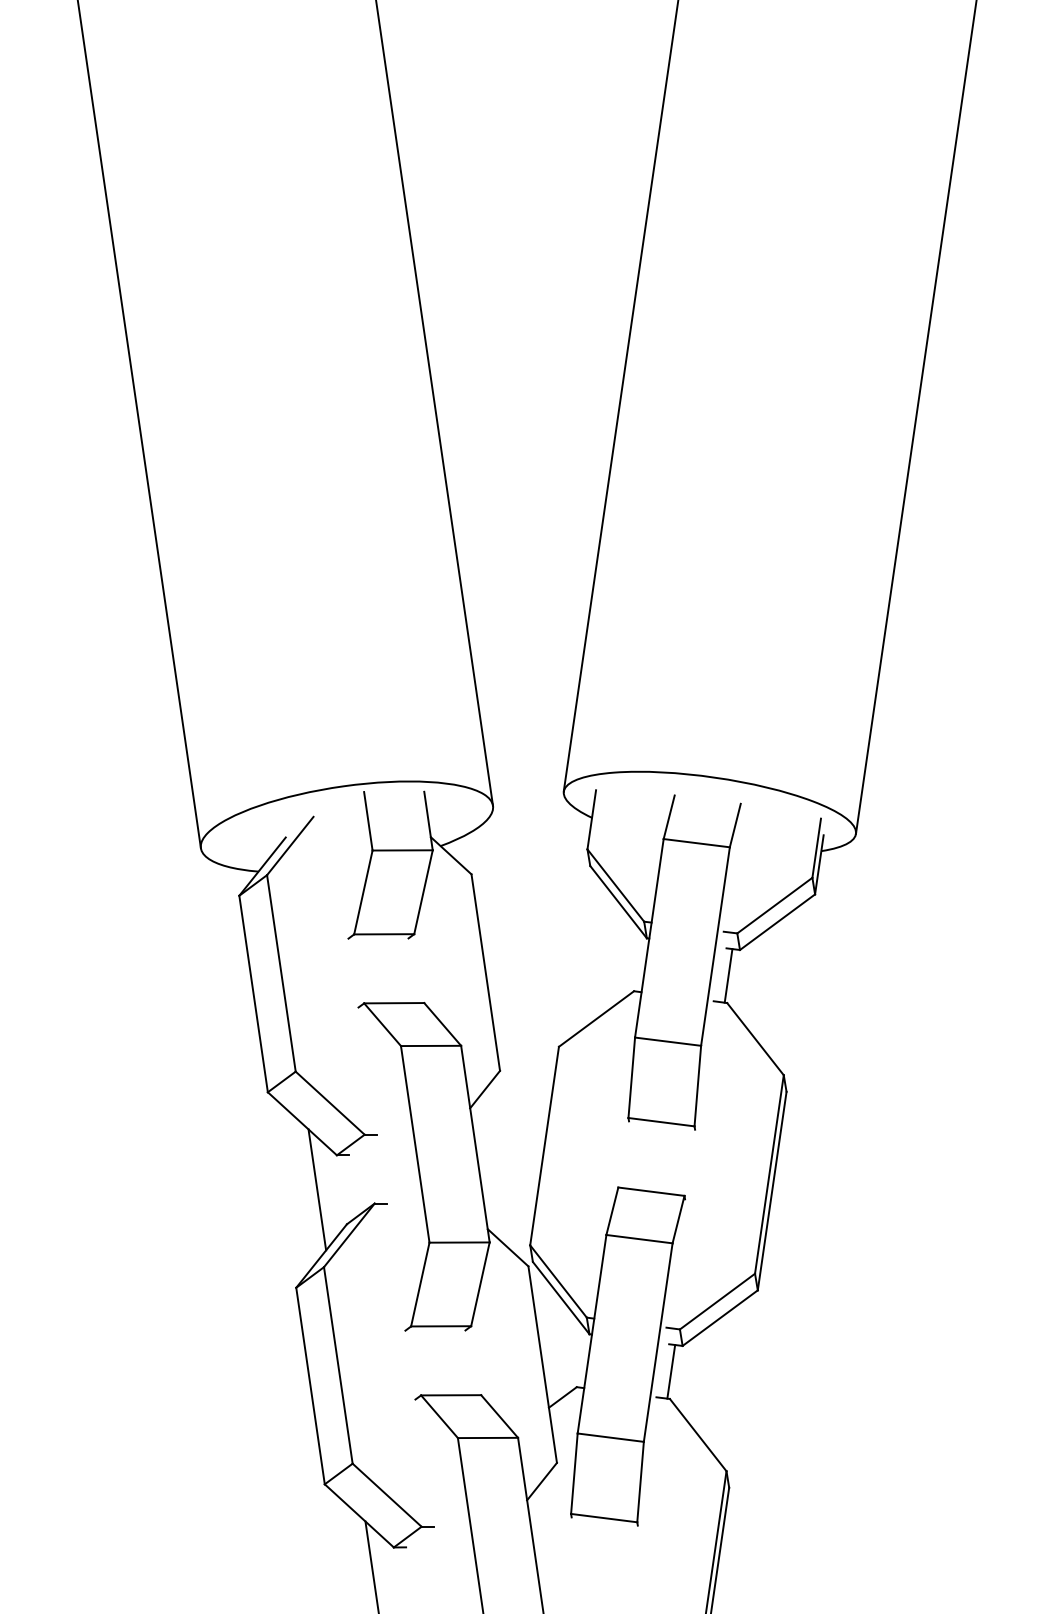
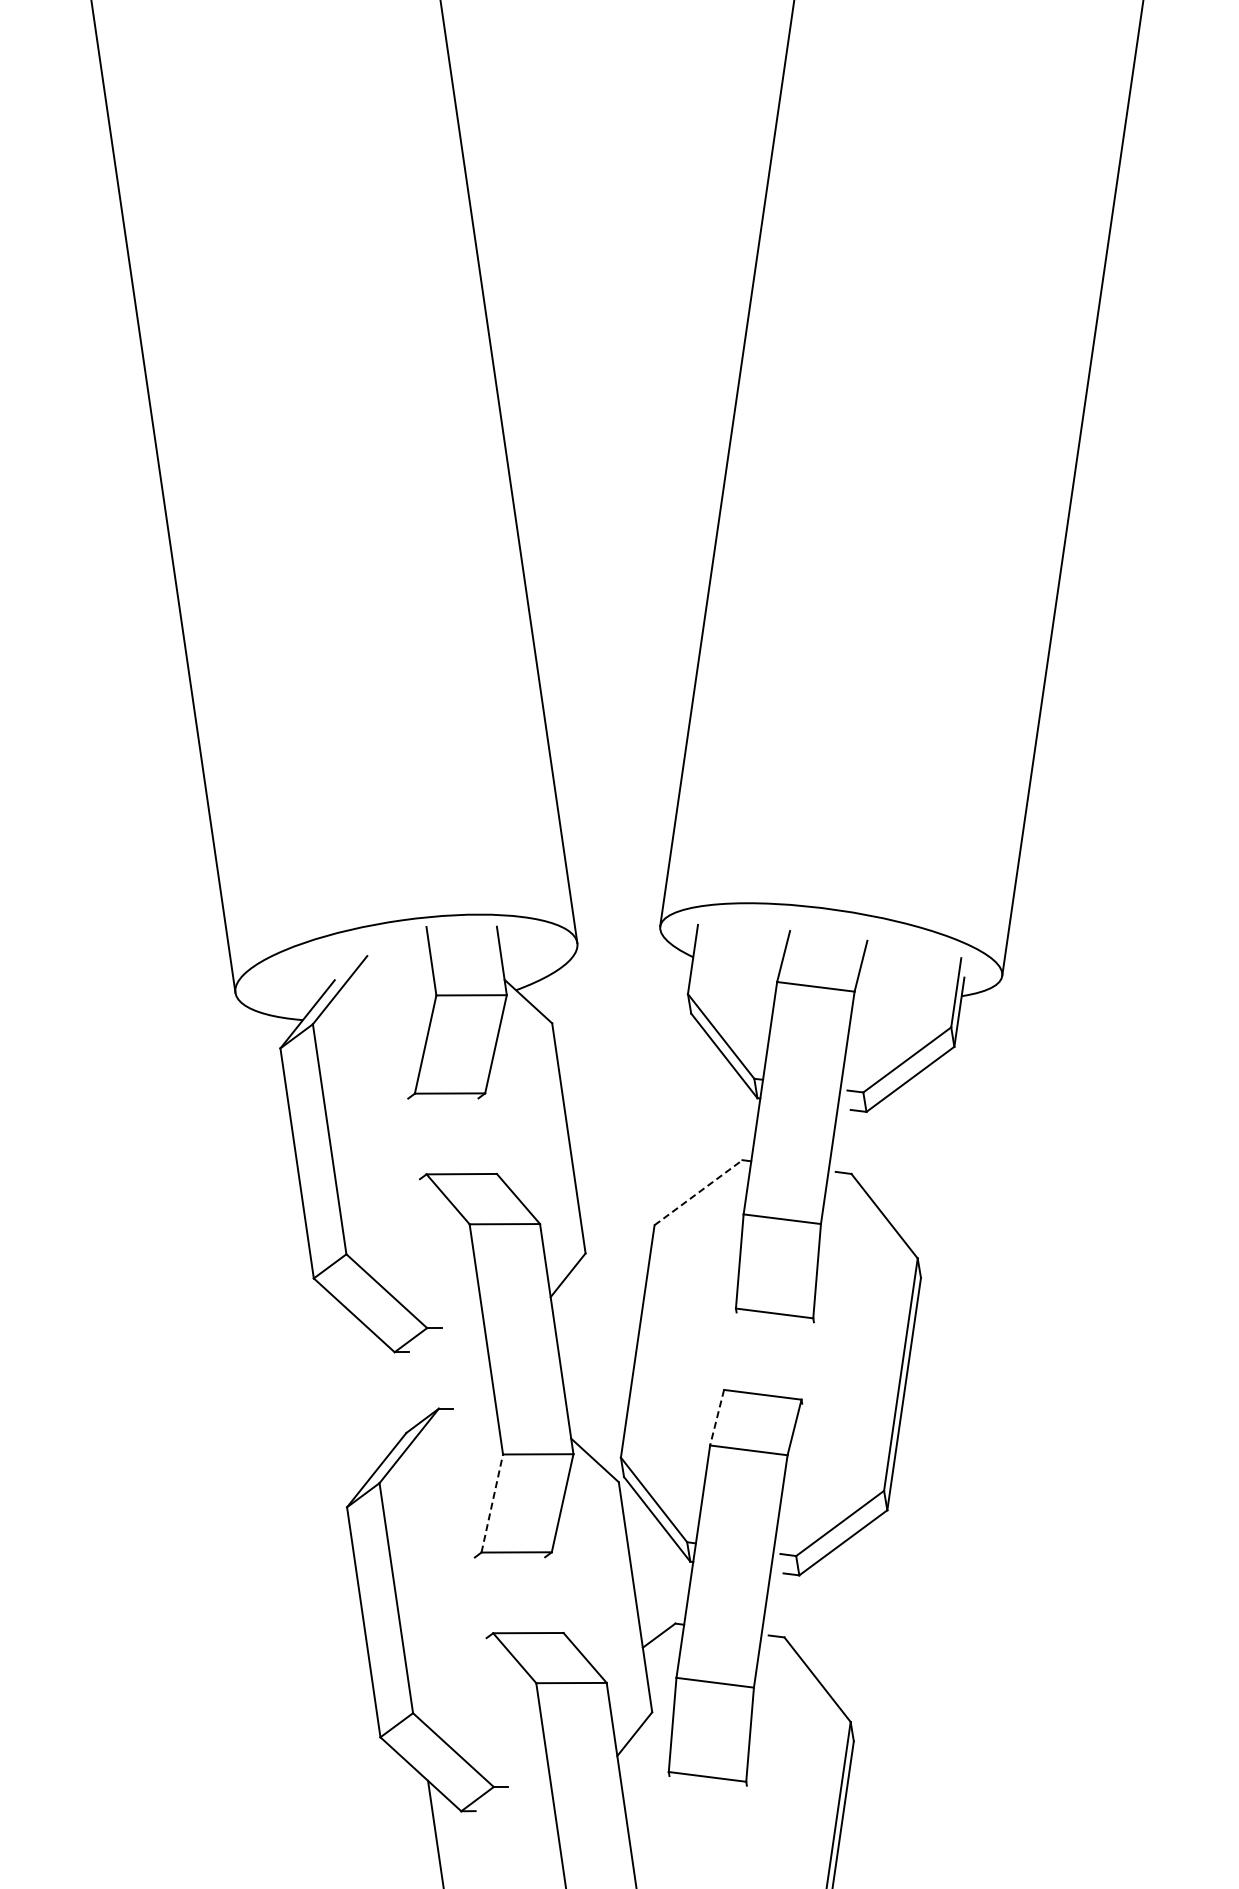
line: (728, 975) -> (852, 1141), removed
line: (596, 1018) -> (698, 1192), solid -> dashed
line: (317, 1189) -> (371, 1392), removed
line: (612, 1211) -> (717, 1417), solid -> dashed
line: (420, 1284) -> (492, 1503), solid -> dashed
line: (670, 1371) -> (785, 1605), removed

